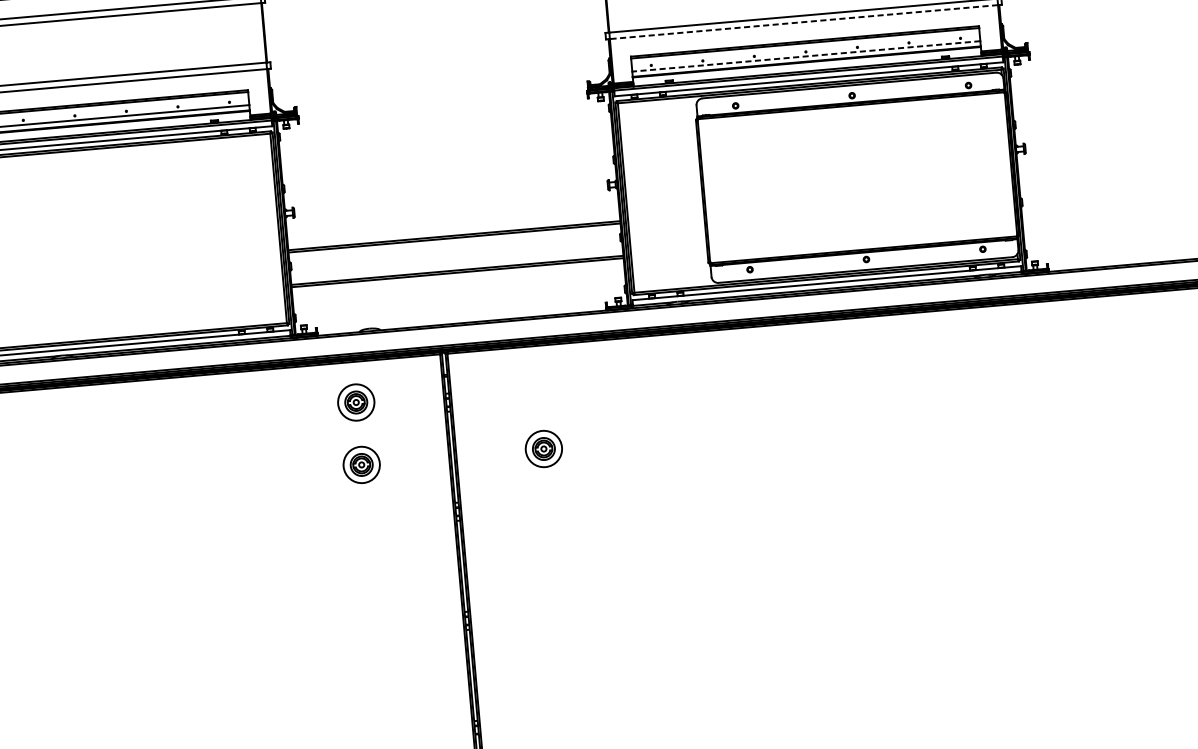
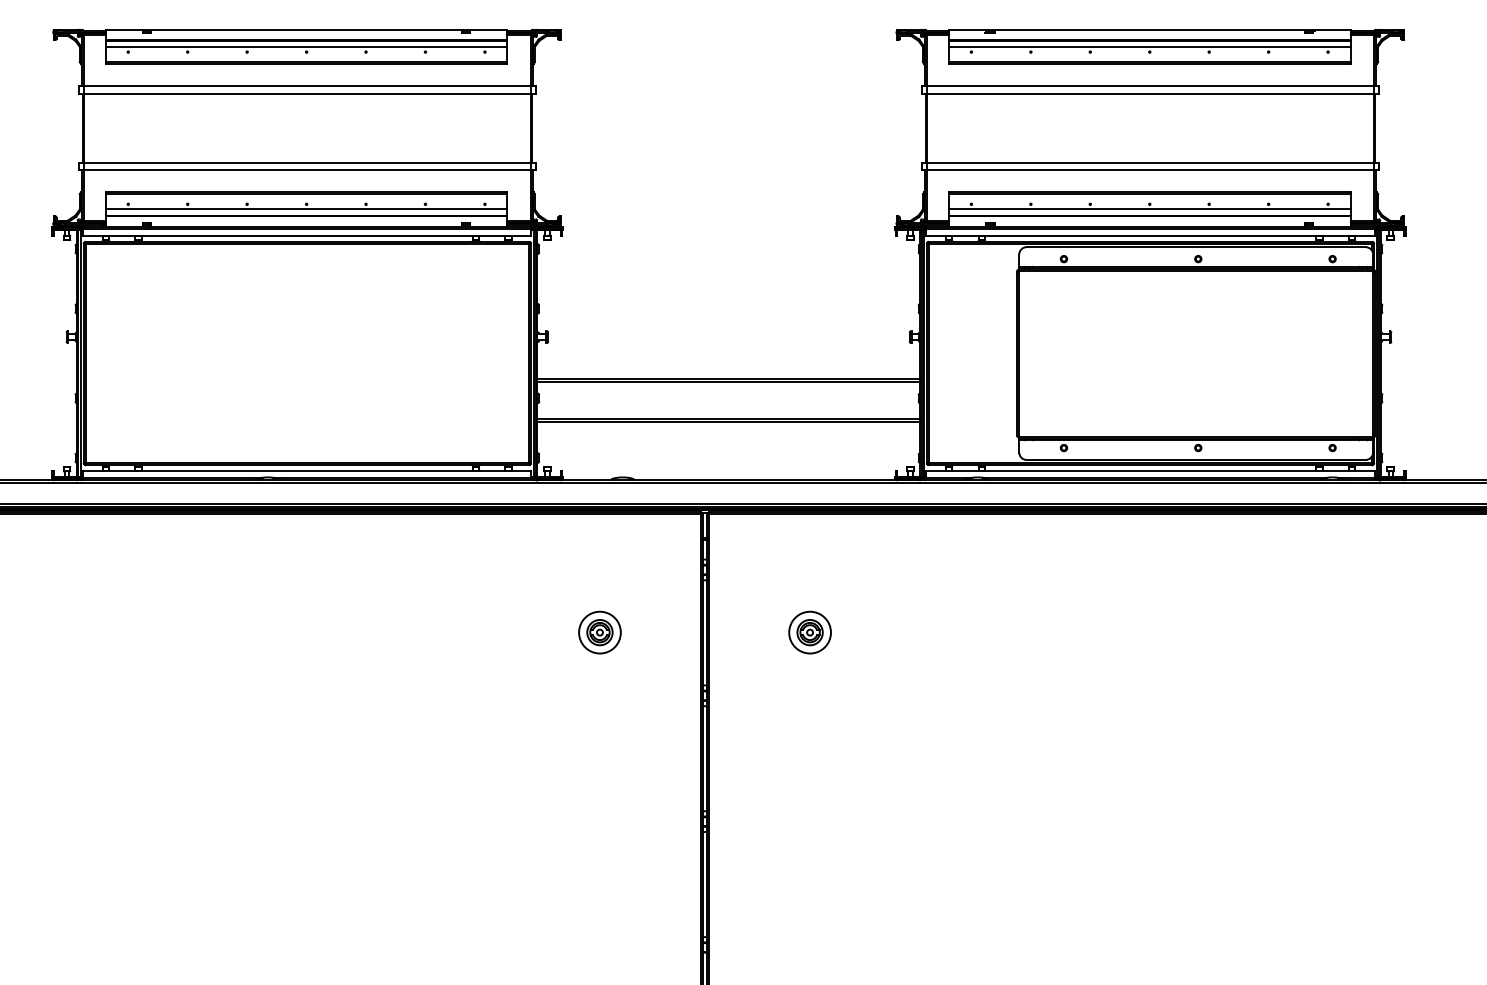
line: (803, 22) -> (1150, 170), dashed -> solid
line: (806, 56) -> (1149, 209), dashed -> solid
part: (355, 402) -> (599, 560), removed

